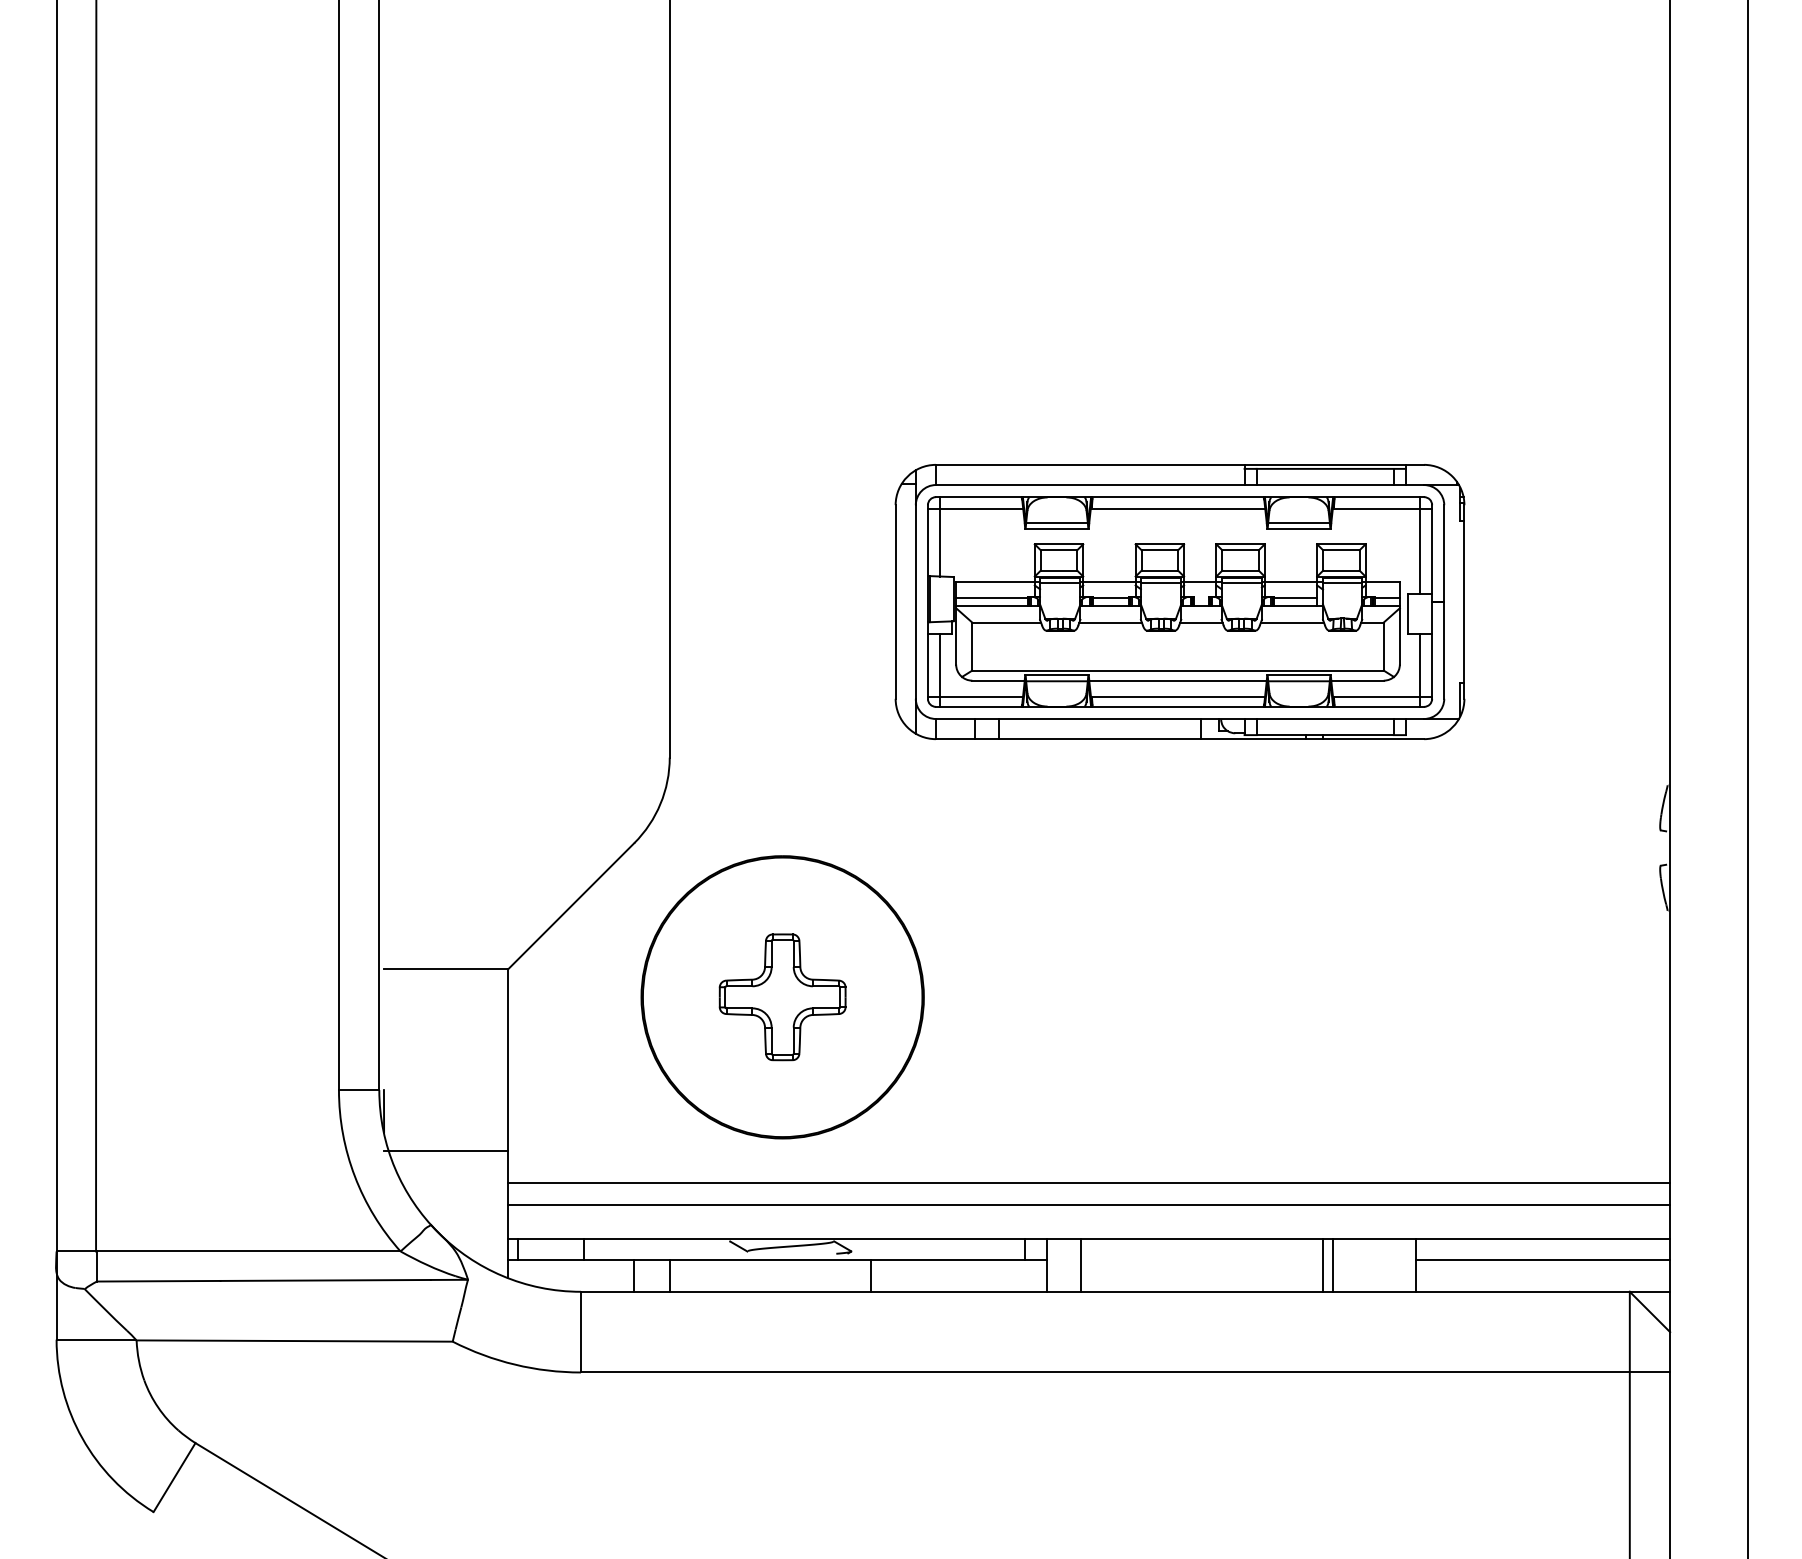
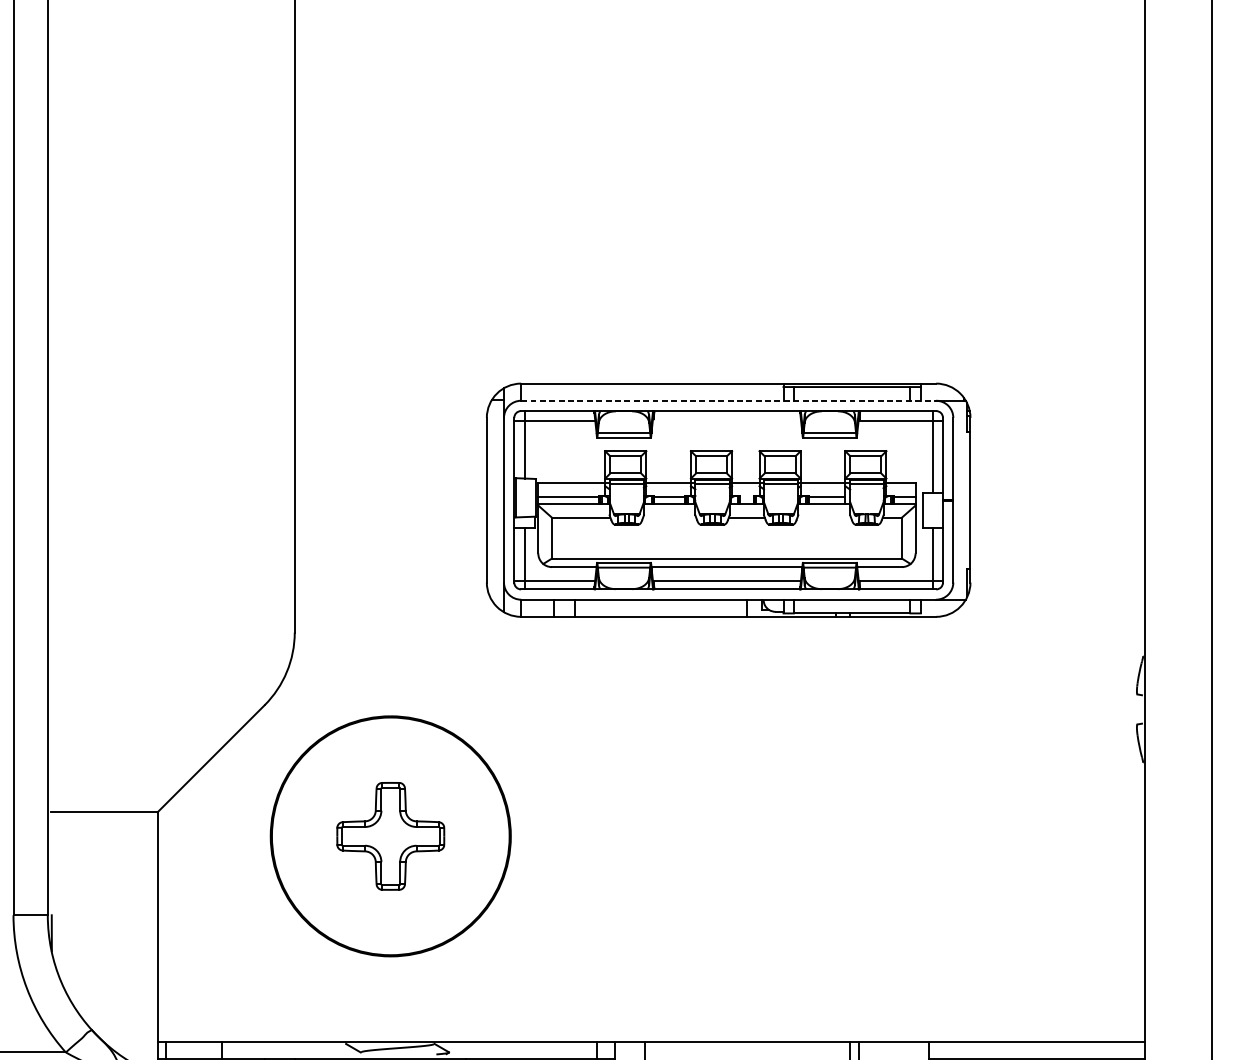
line: (1180, 485) -> (729, 401), solid -> dashed
line: (1177, 509) -> (726, 421), removed
line: (1110, 622) -> (669, 517), removed
line: (1291, 622) -> (823, 517), removed
line: (446, 1150) -> (104, 966), removed
line: (1089, 1182) -> (651, 993), removed
line: (1089, 1205) -> (651, 1013), removed

